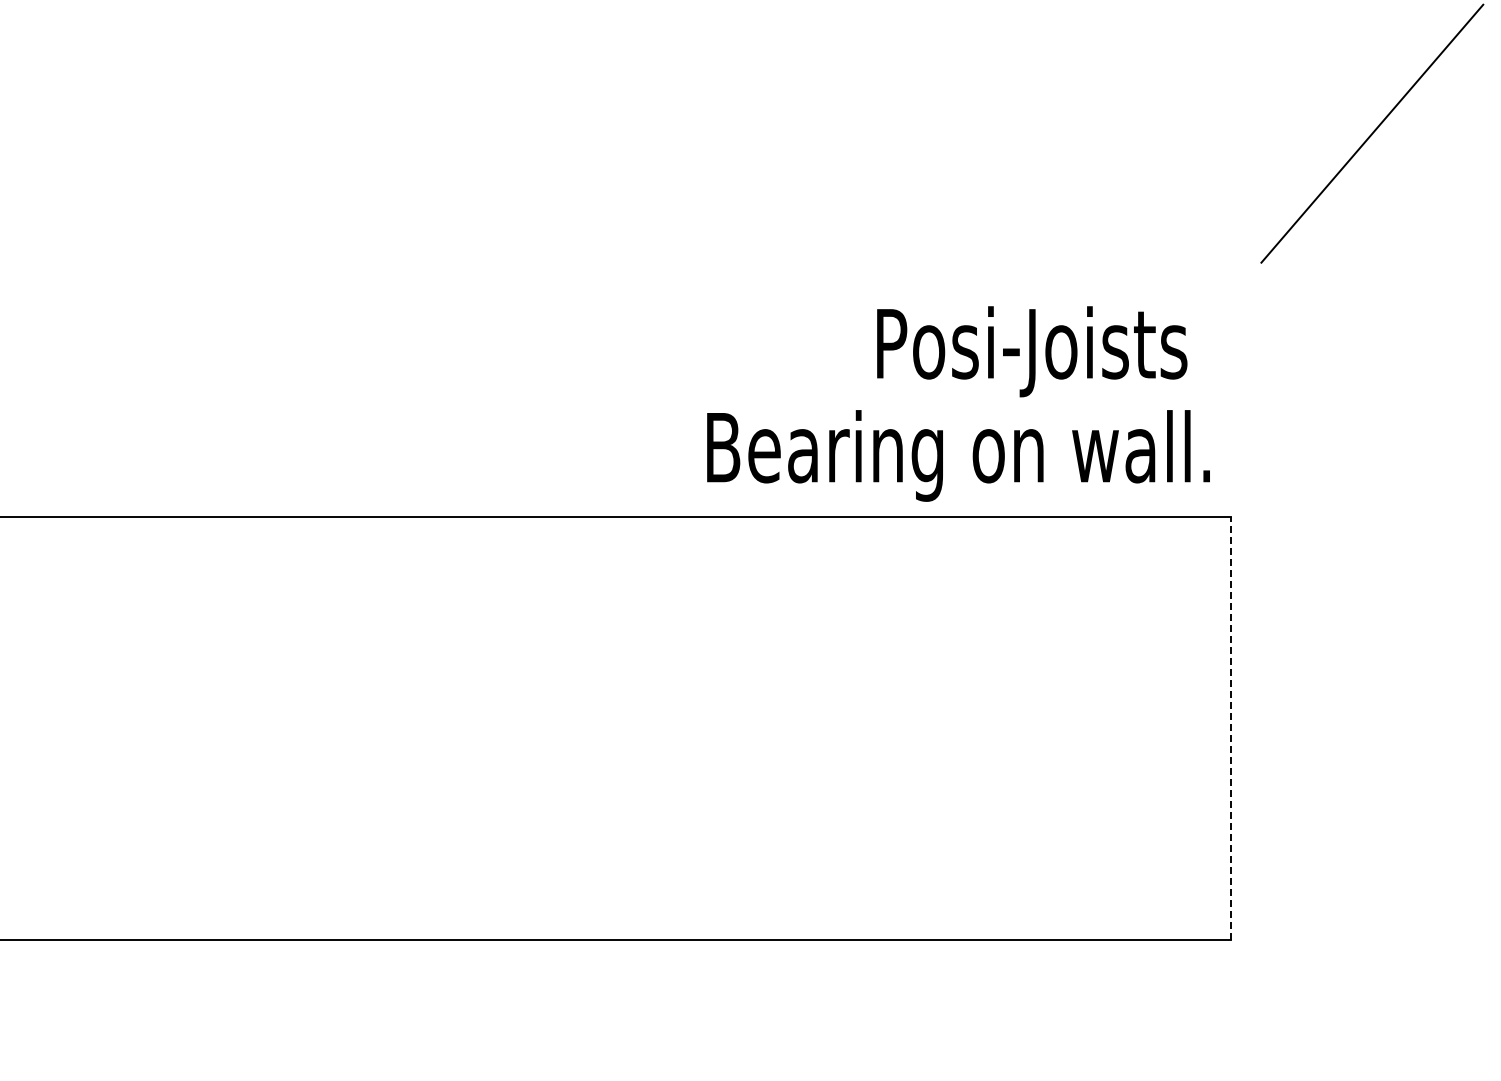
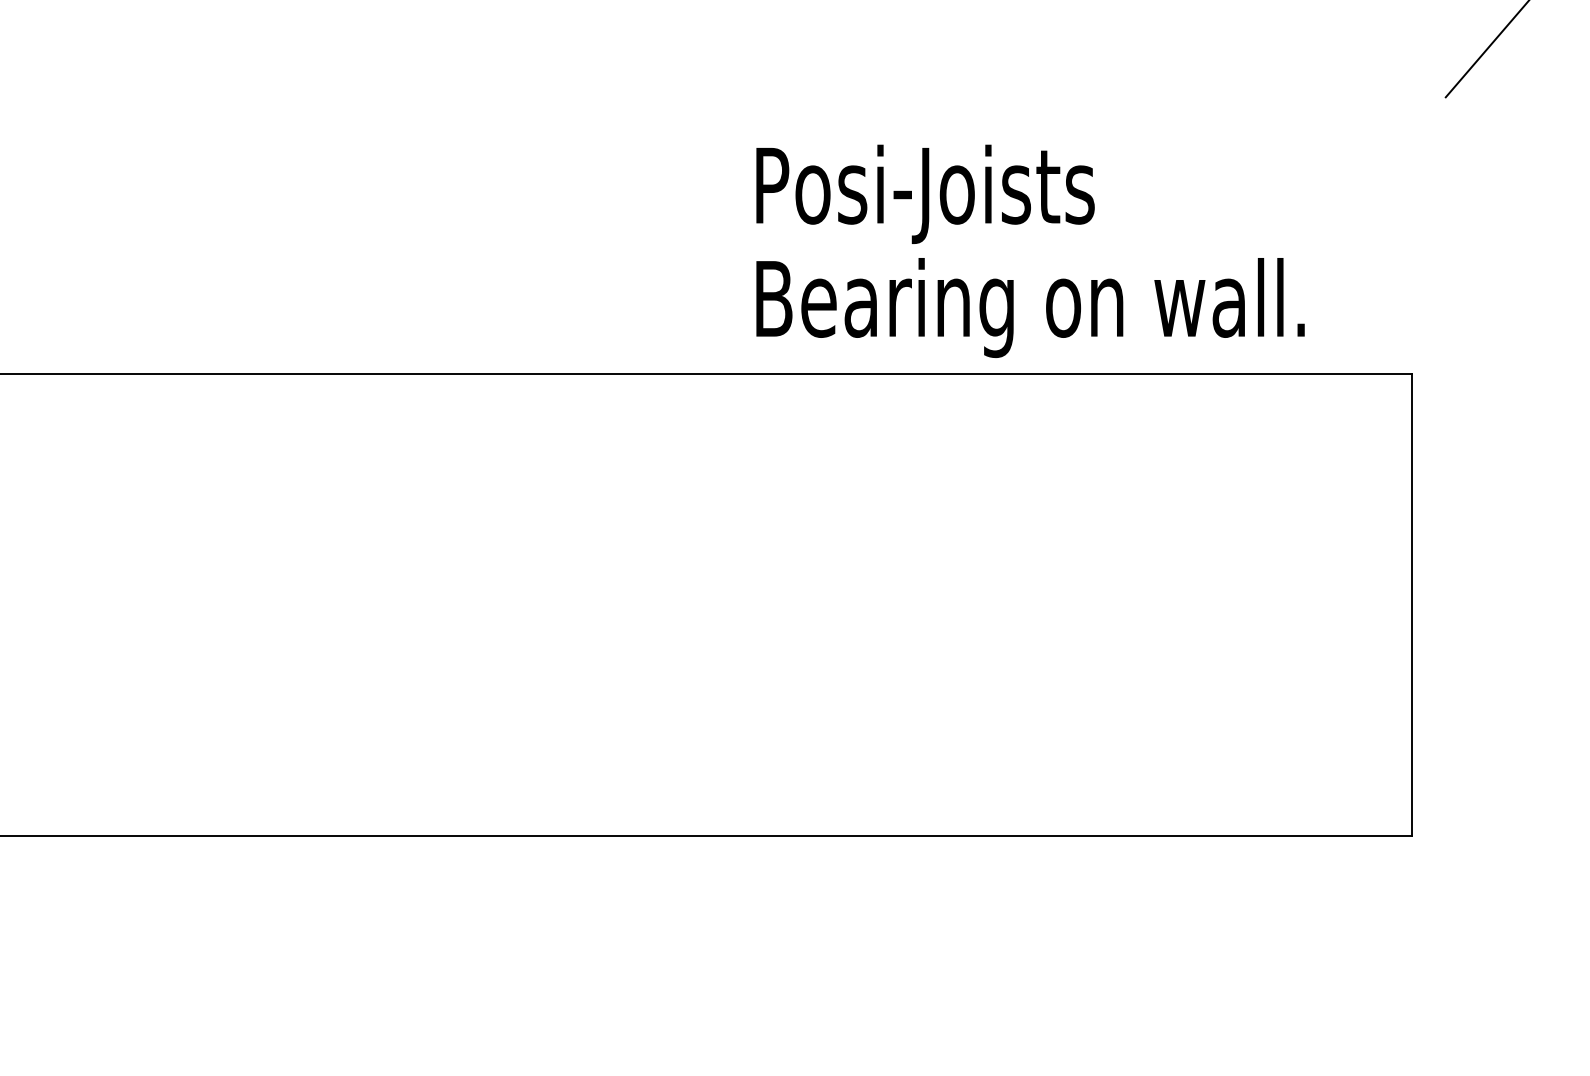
text: (1032, 351) -> (925, 194), moved
text: (958, 455) -> (1030, 307), moved
line: (1230, 728) -> (1412, 605), dashed -> solid

